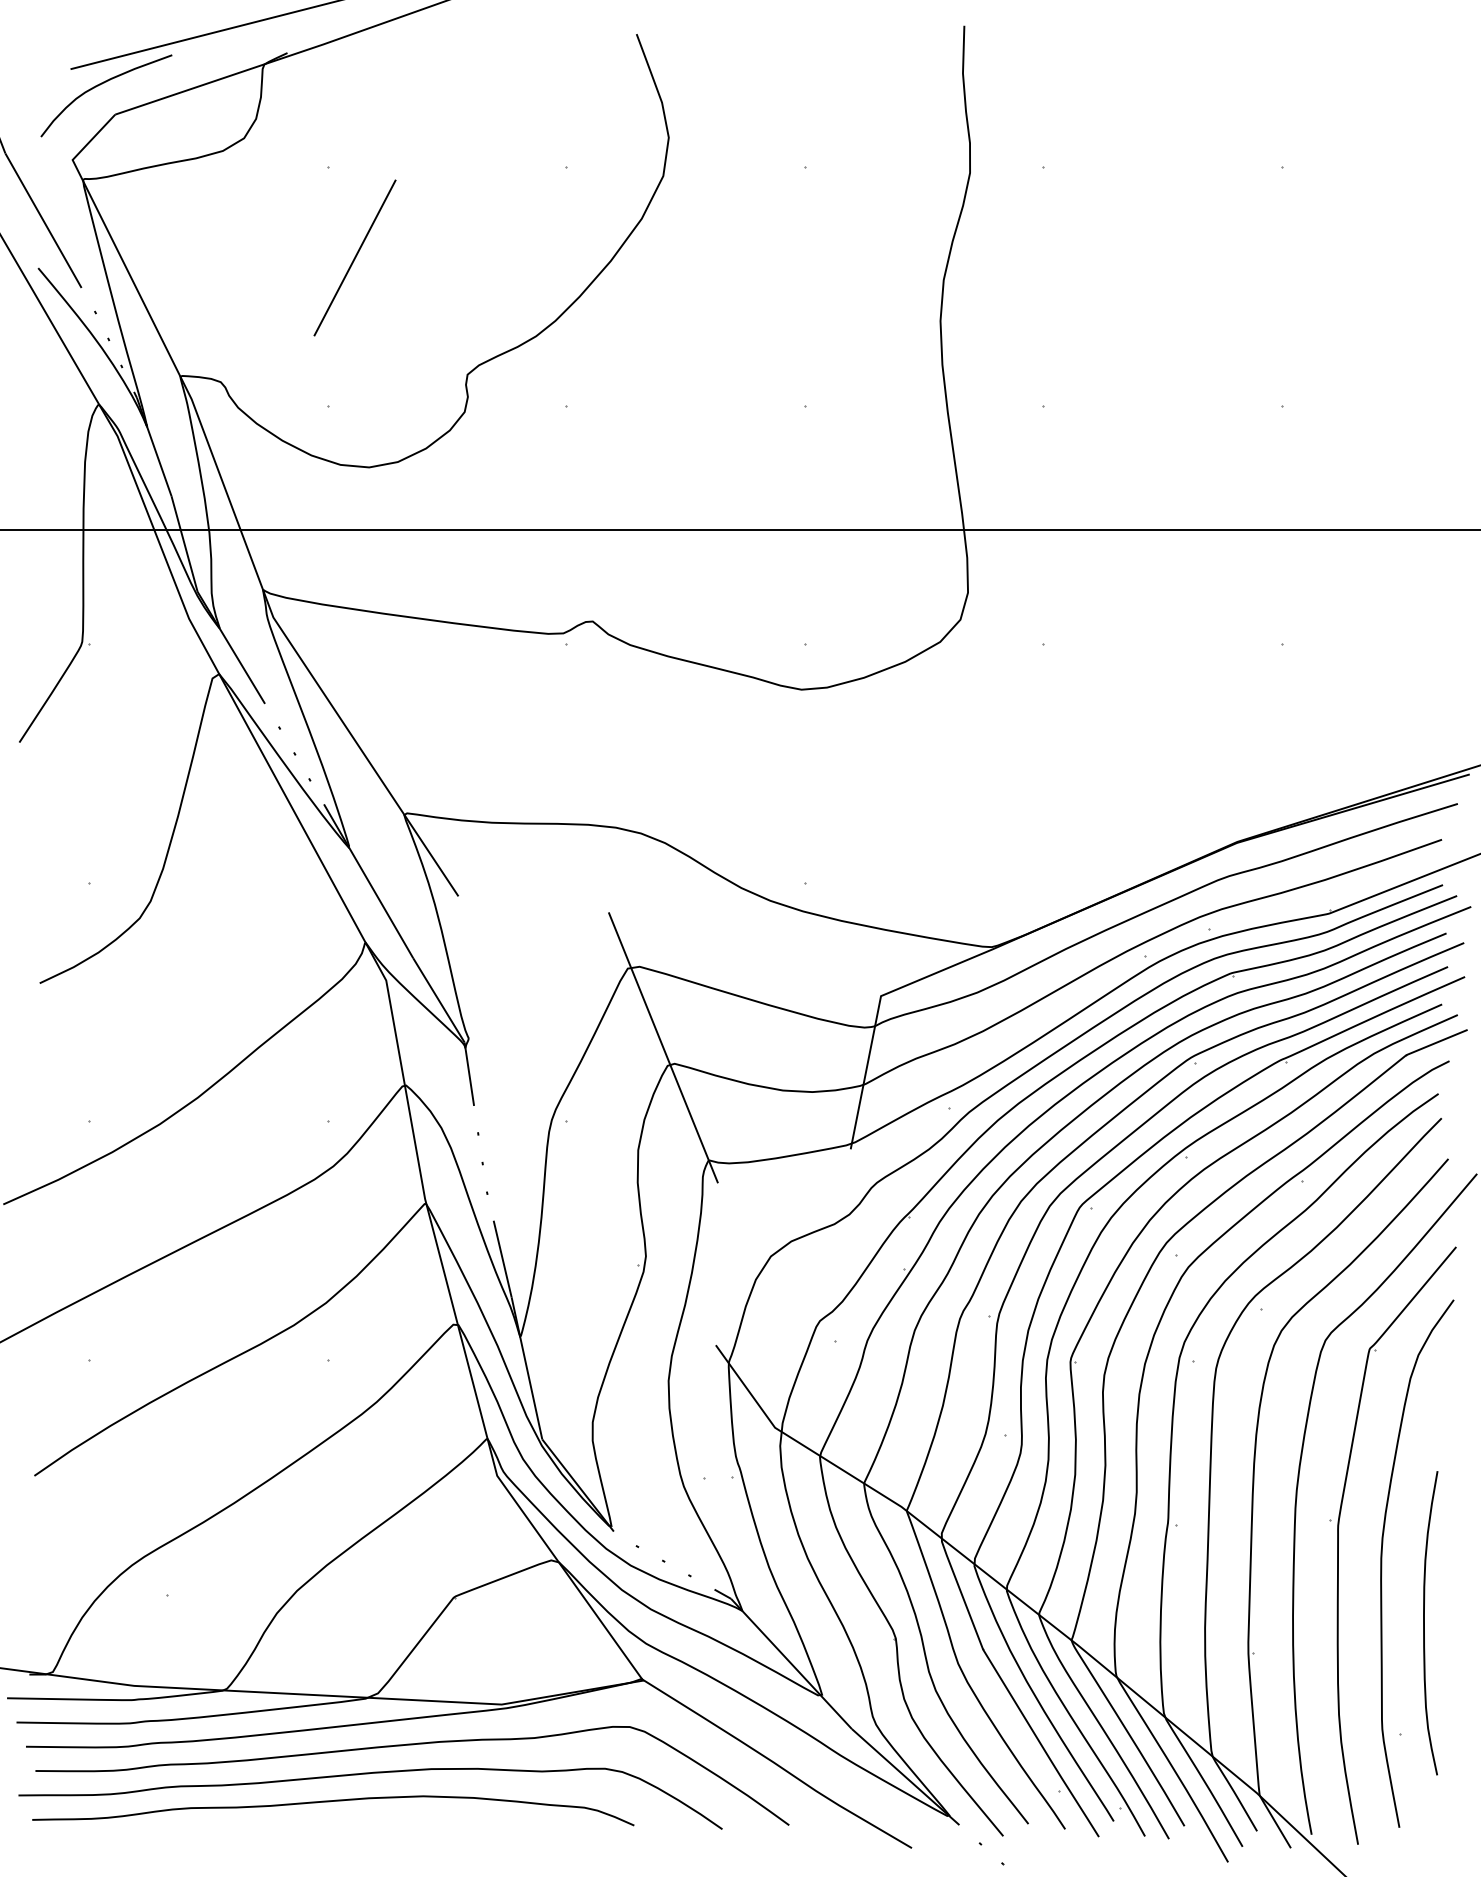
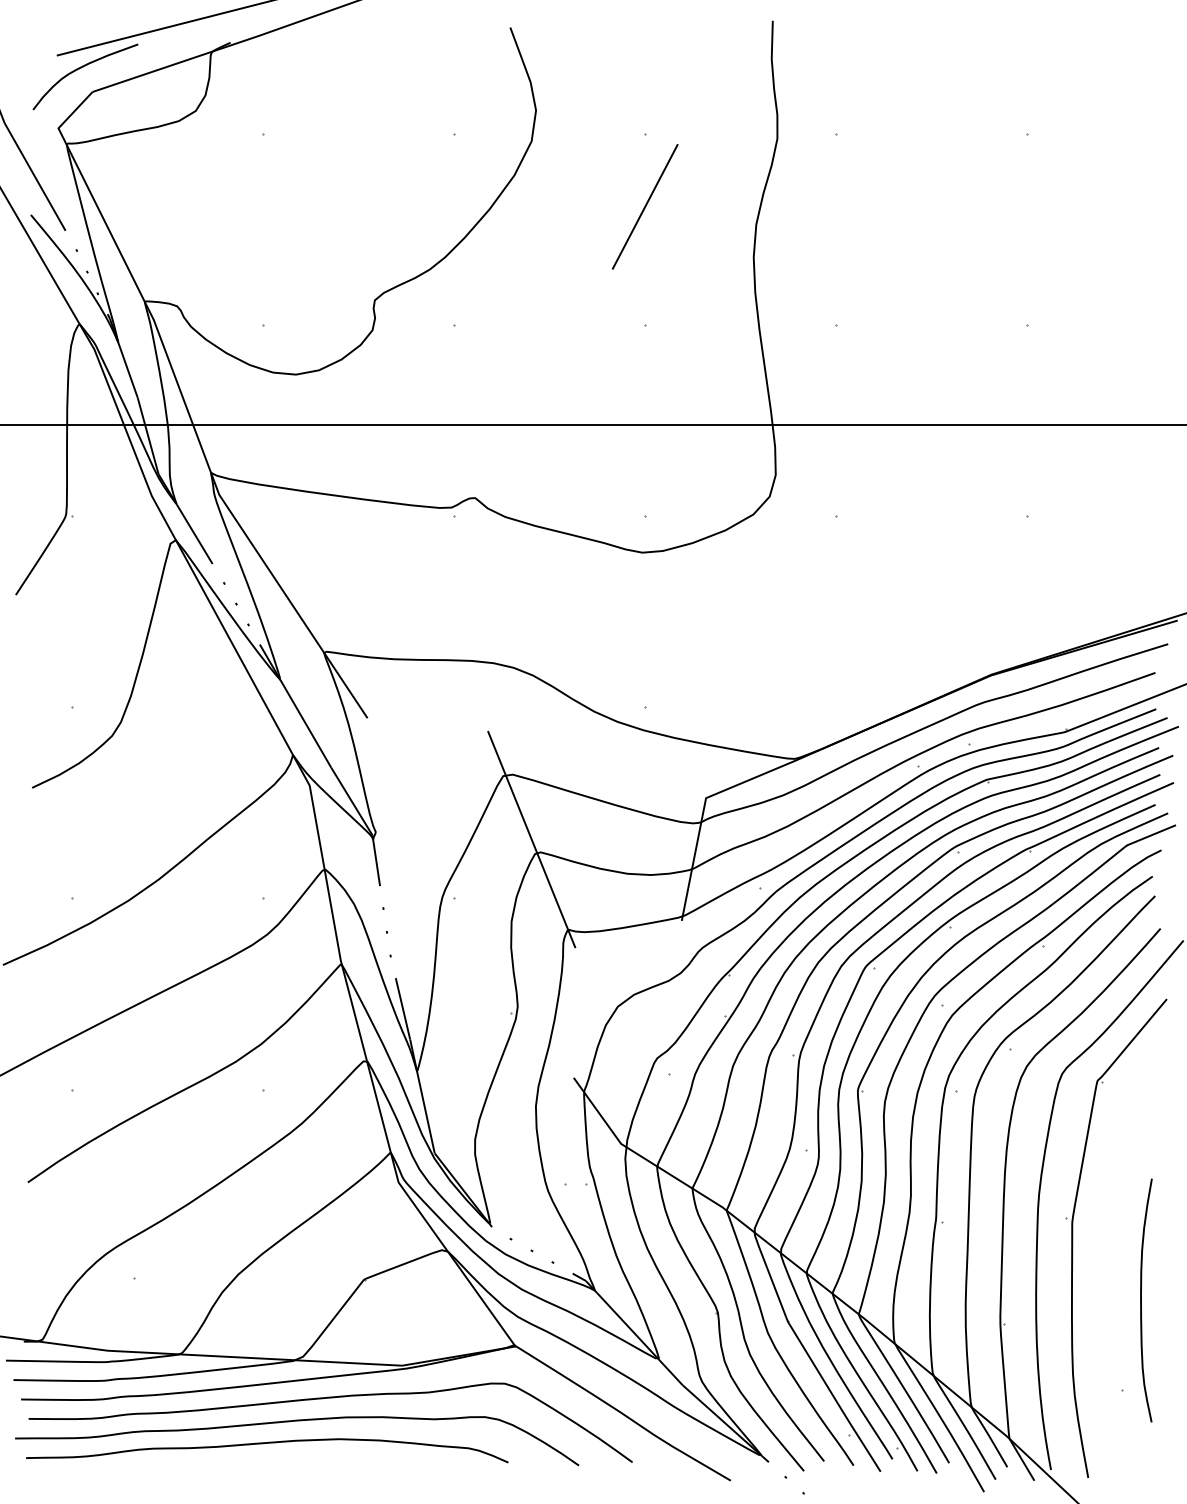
line: (354, 257) -> (644, 206), moved
curve: (1382, 1563) -> (1107, 1252), removed

